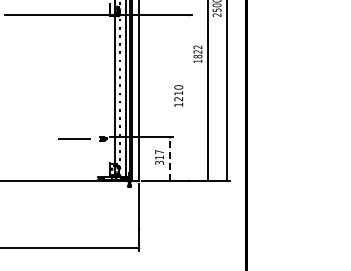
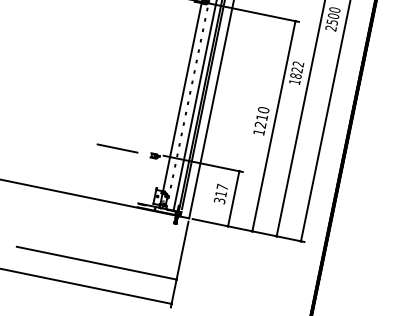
line: (189, 97) -> (274, 125), added
line: (169, 159) -> (233, 199), dashed -> solid
line: (76, 229) -> (97, 263), added

